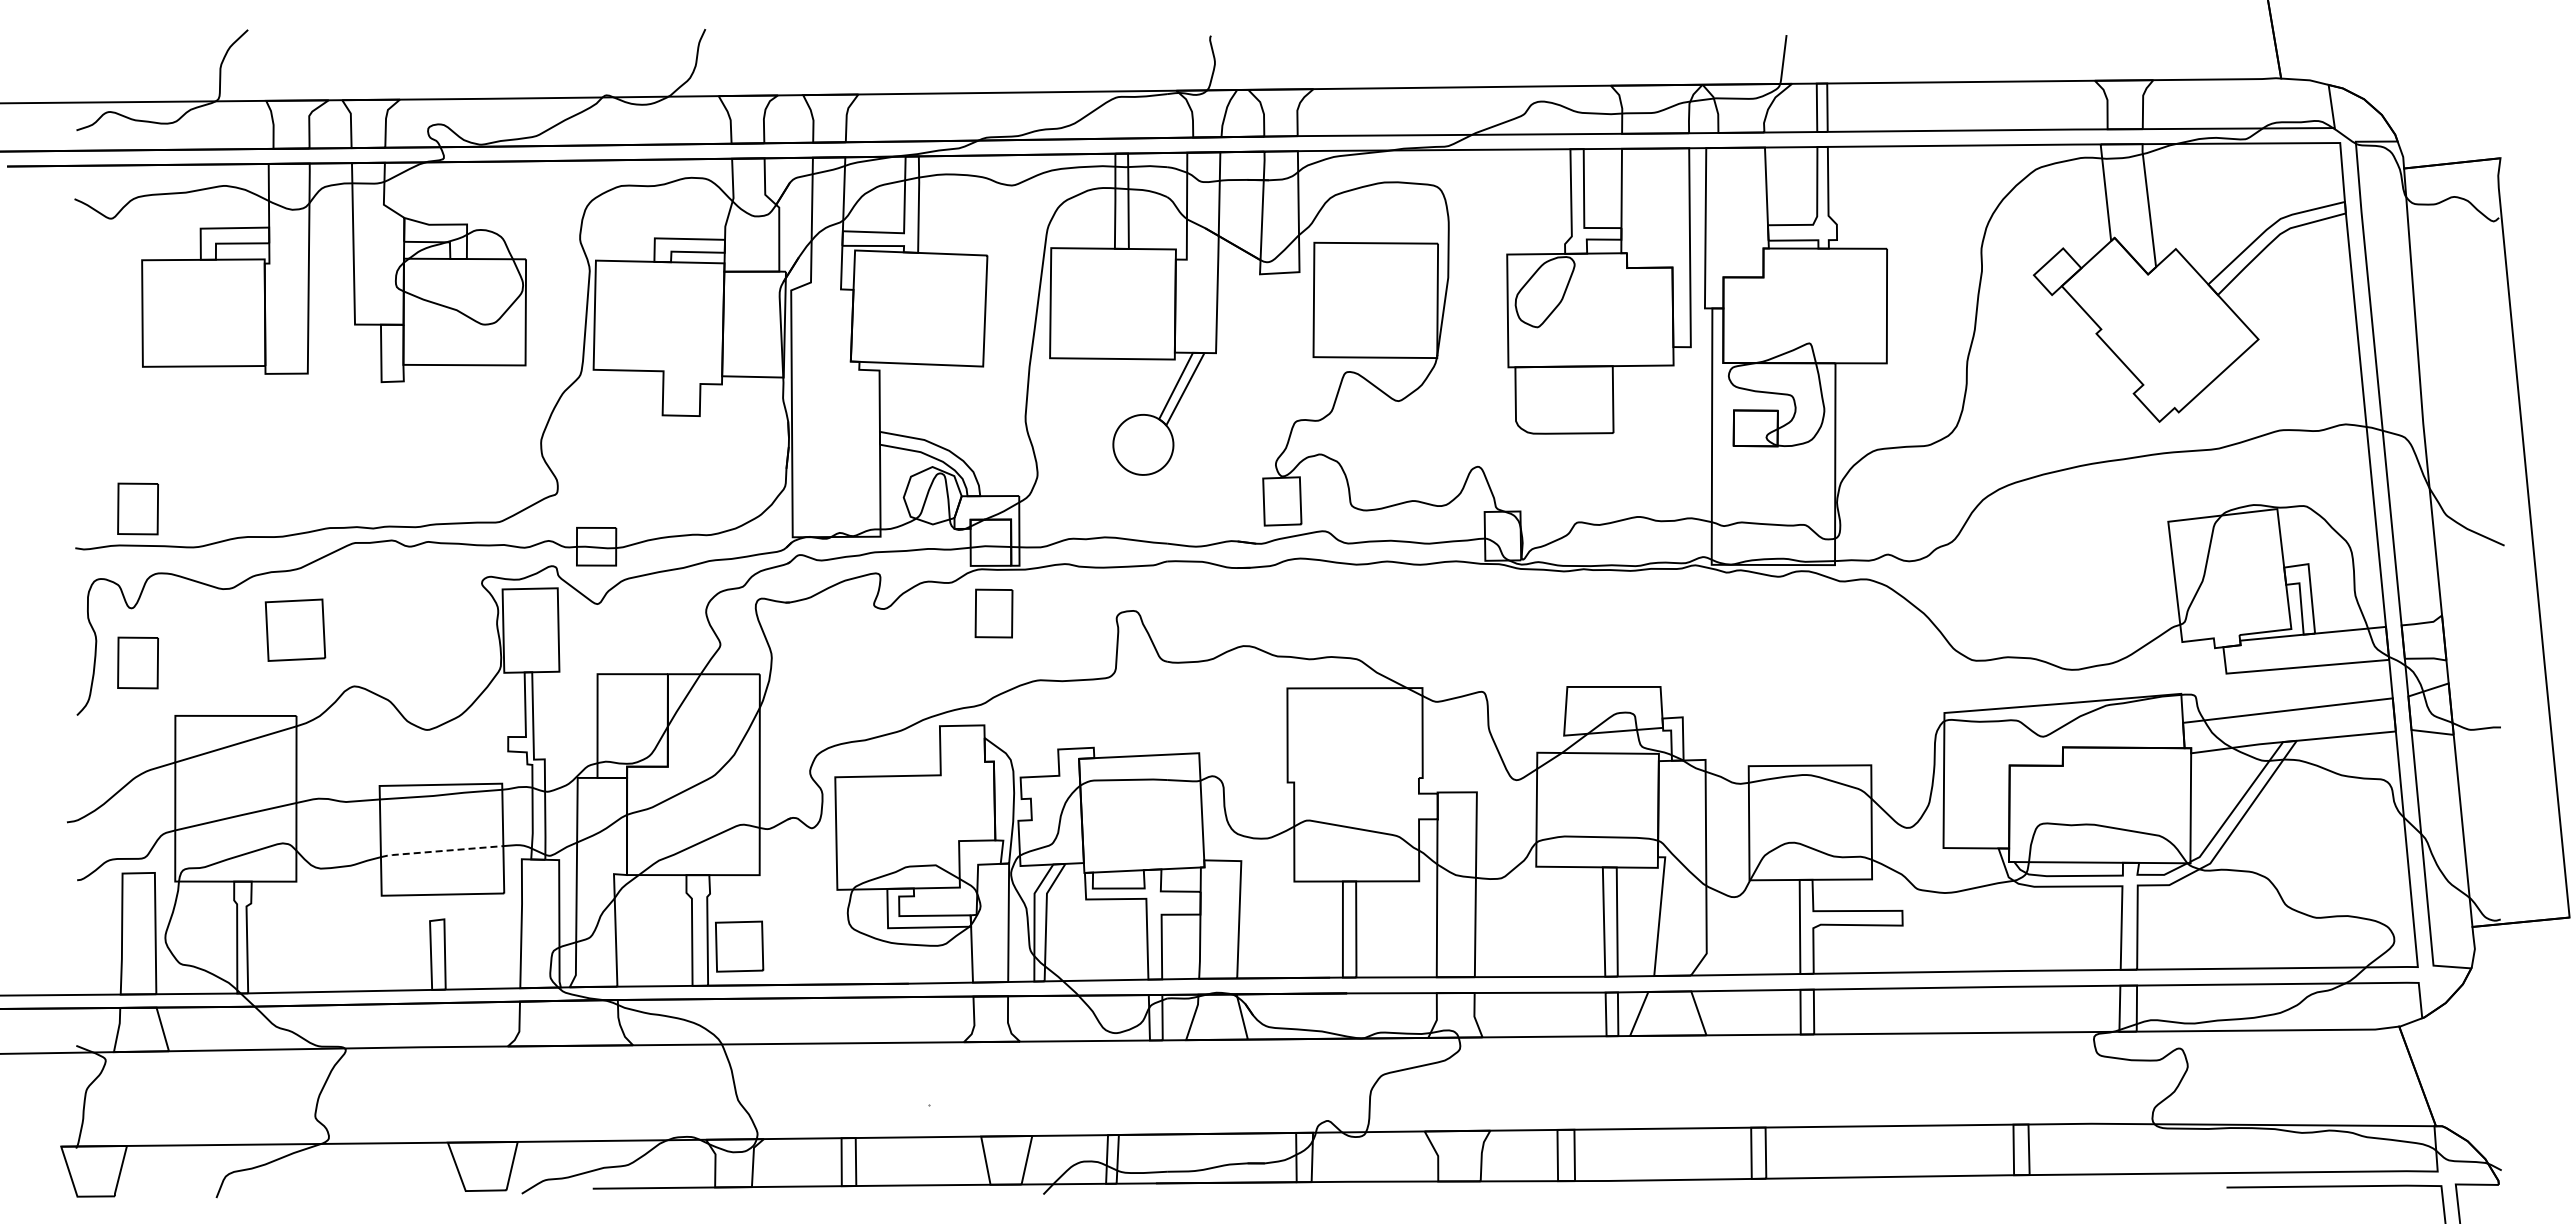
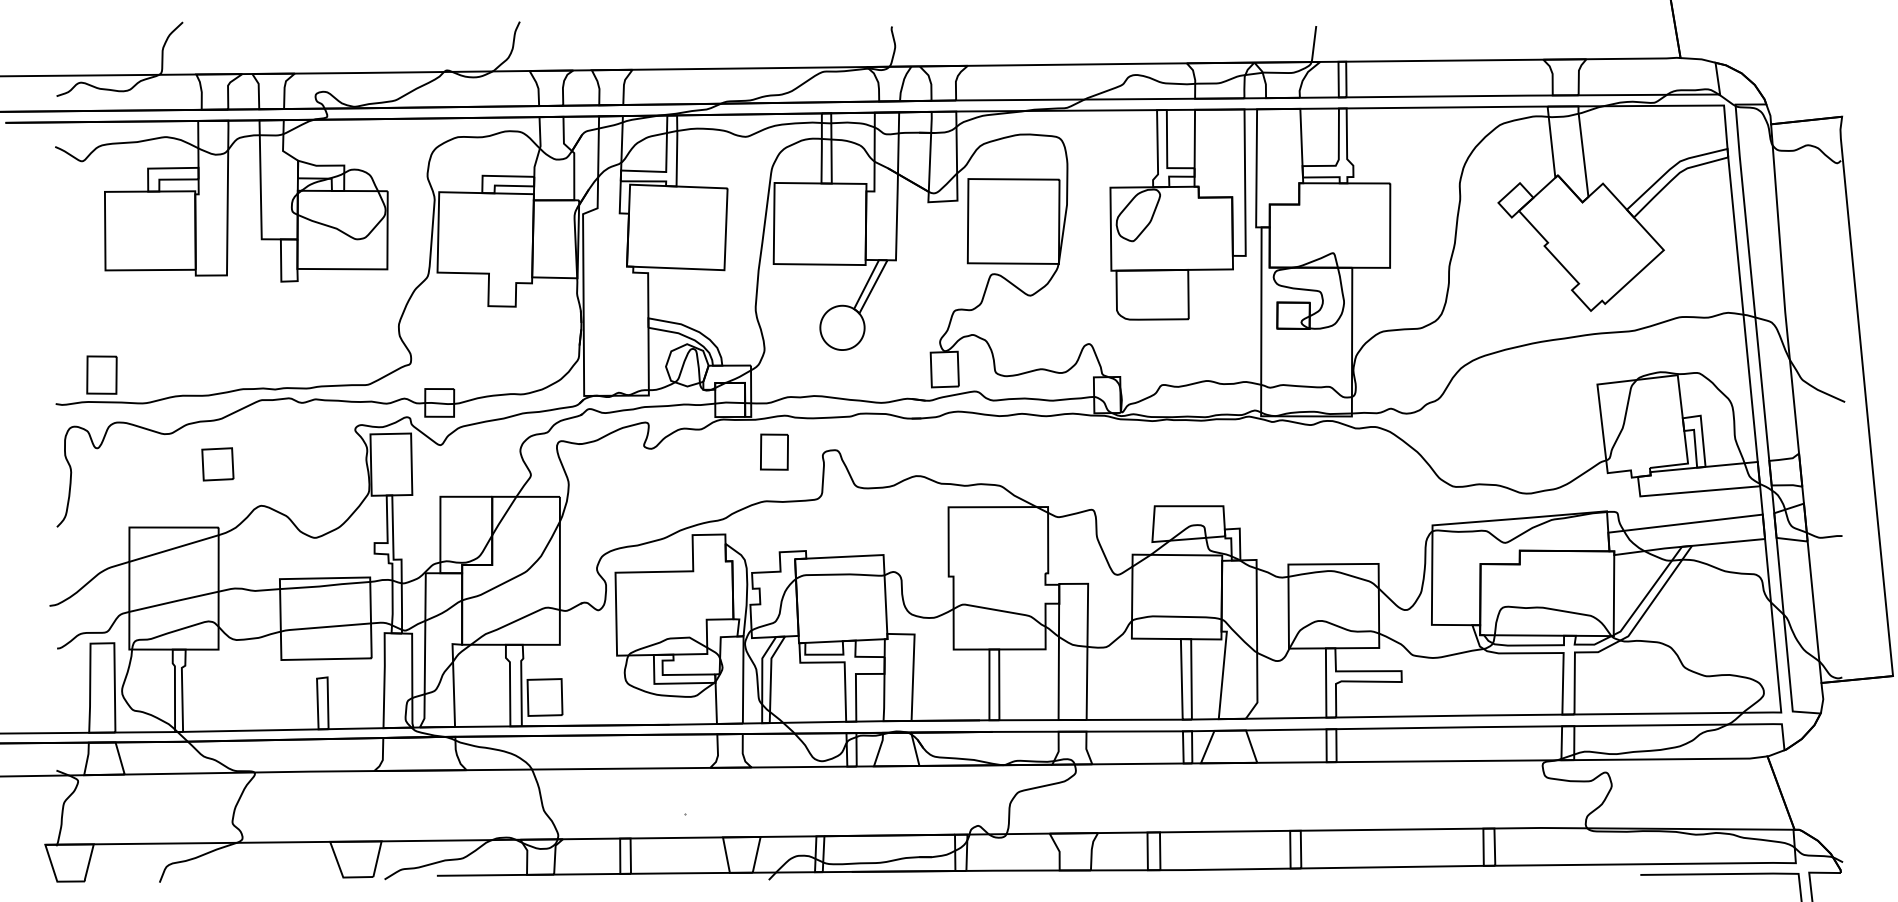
part: (993, 613) -> (774, 452), moved
part: (295, 629) -> (217, 463), size x0.71
part: (137, 662) -> (101, 488), removed
line: (441, 851) -> (325, 627), dashed -> solid

